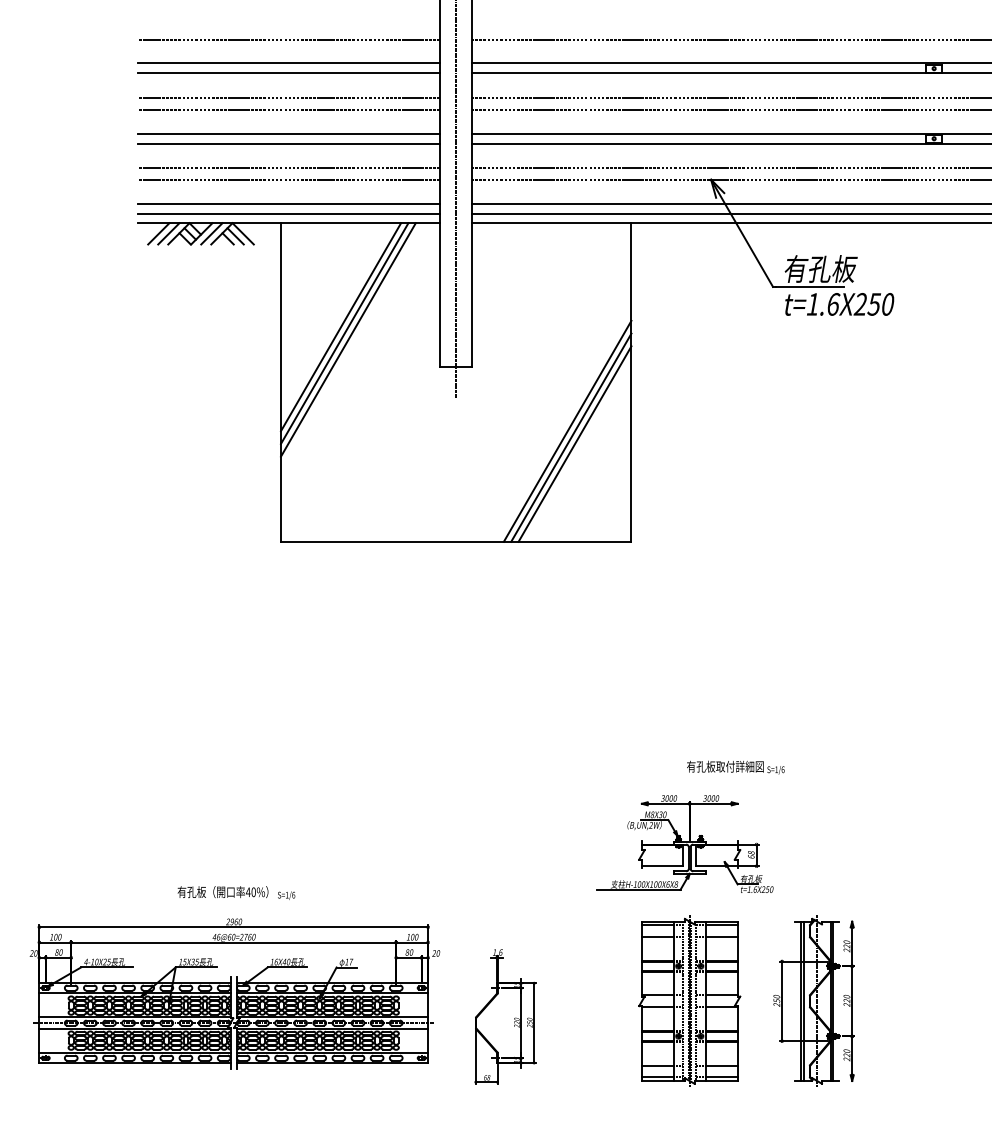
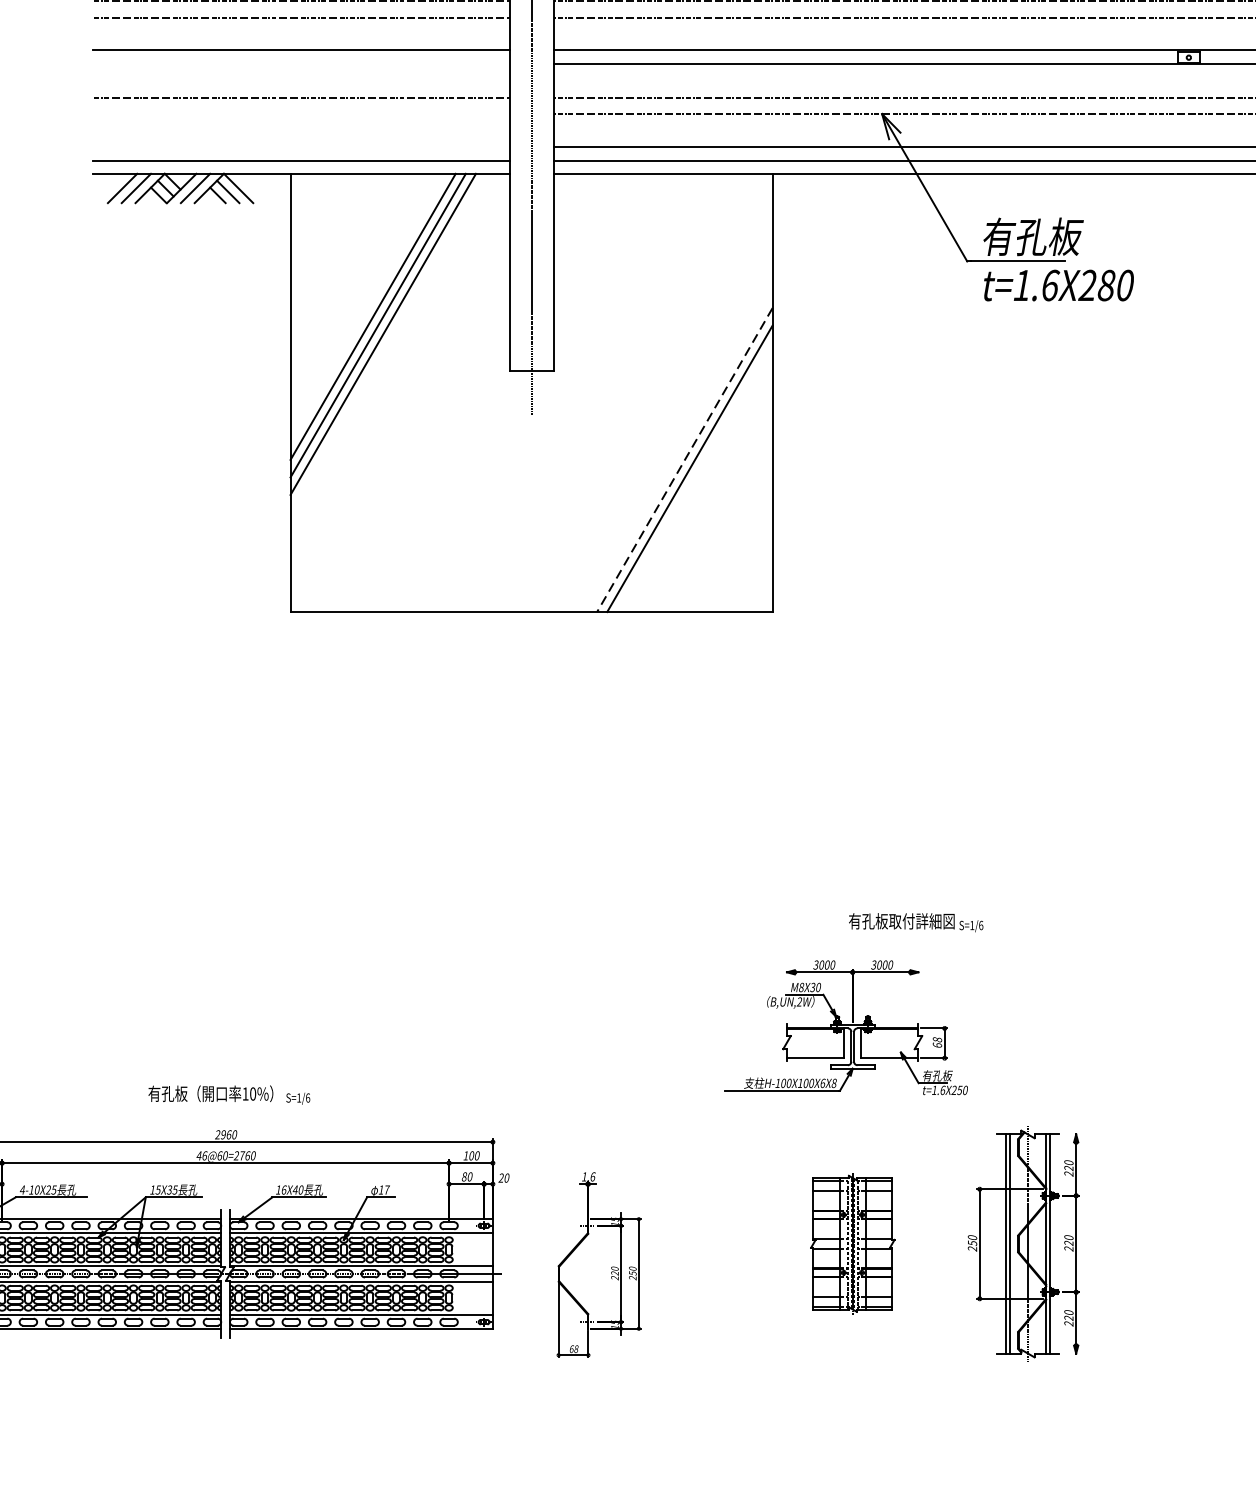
line: (288, 143) -> (300, 64), removed
line: (288, 179) -> (300, 113), removed
line: (288, 203) -> (300, 146), removed
text: (874, 304) -> (1106, 285), t=1.6X250 -> t=1.6X280
line: (567, 431) -> (684, 460), solid -> dashed
line: (574, 443) -> (694, 476), removed
text: (248, 891) -> (245, 1092), 40% -> 10%
part: (689, 1000) -> (852, 1242), size x0.6

